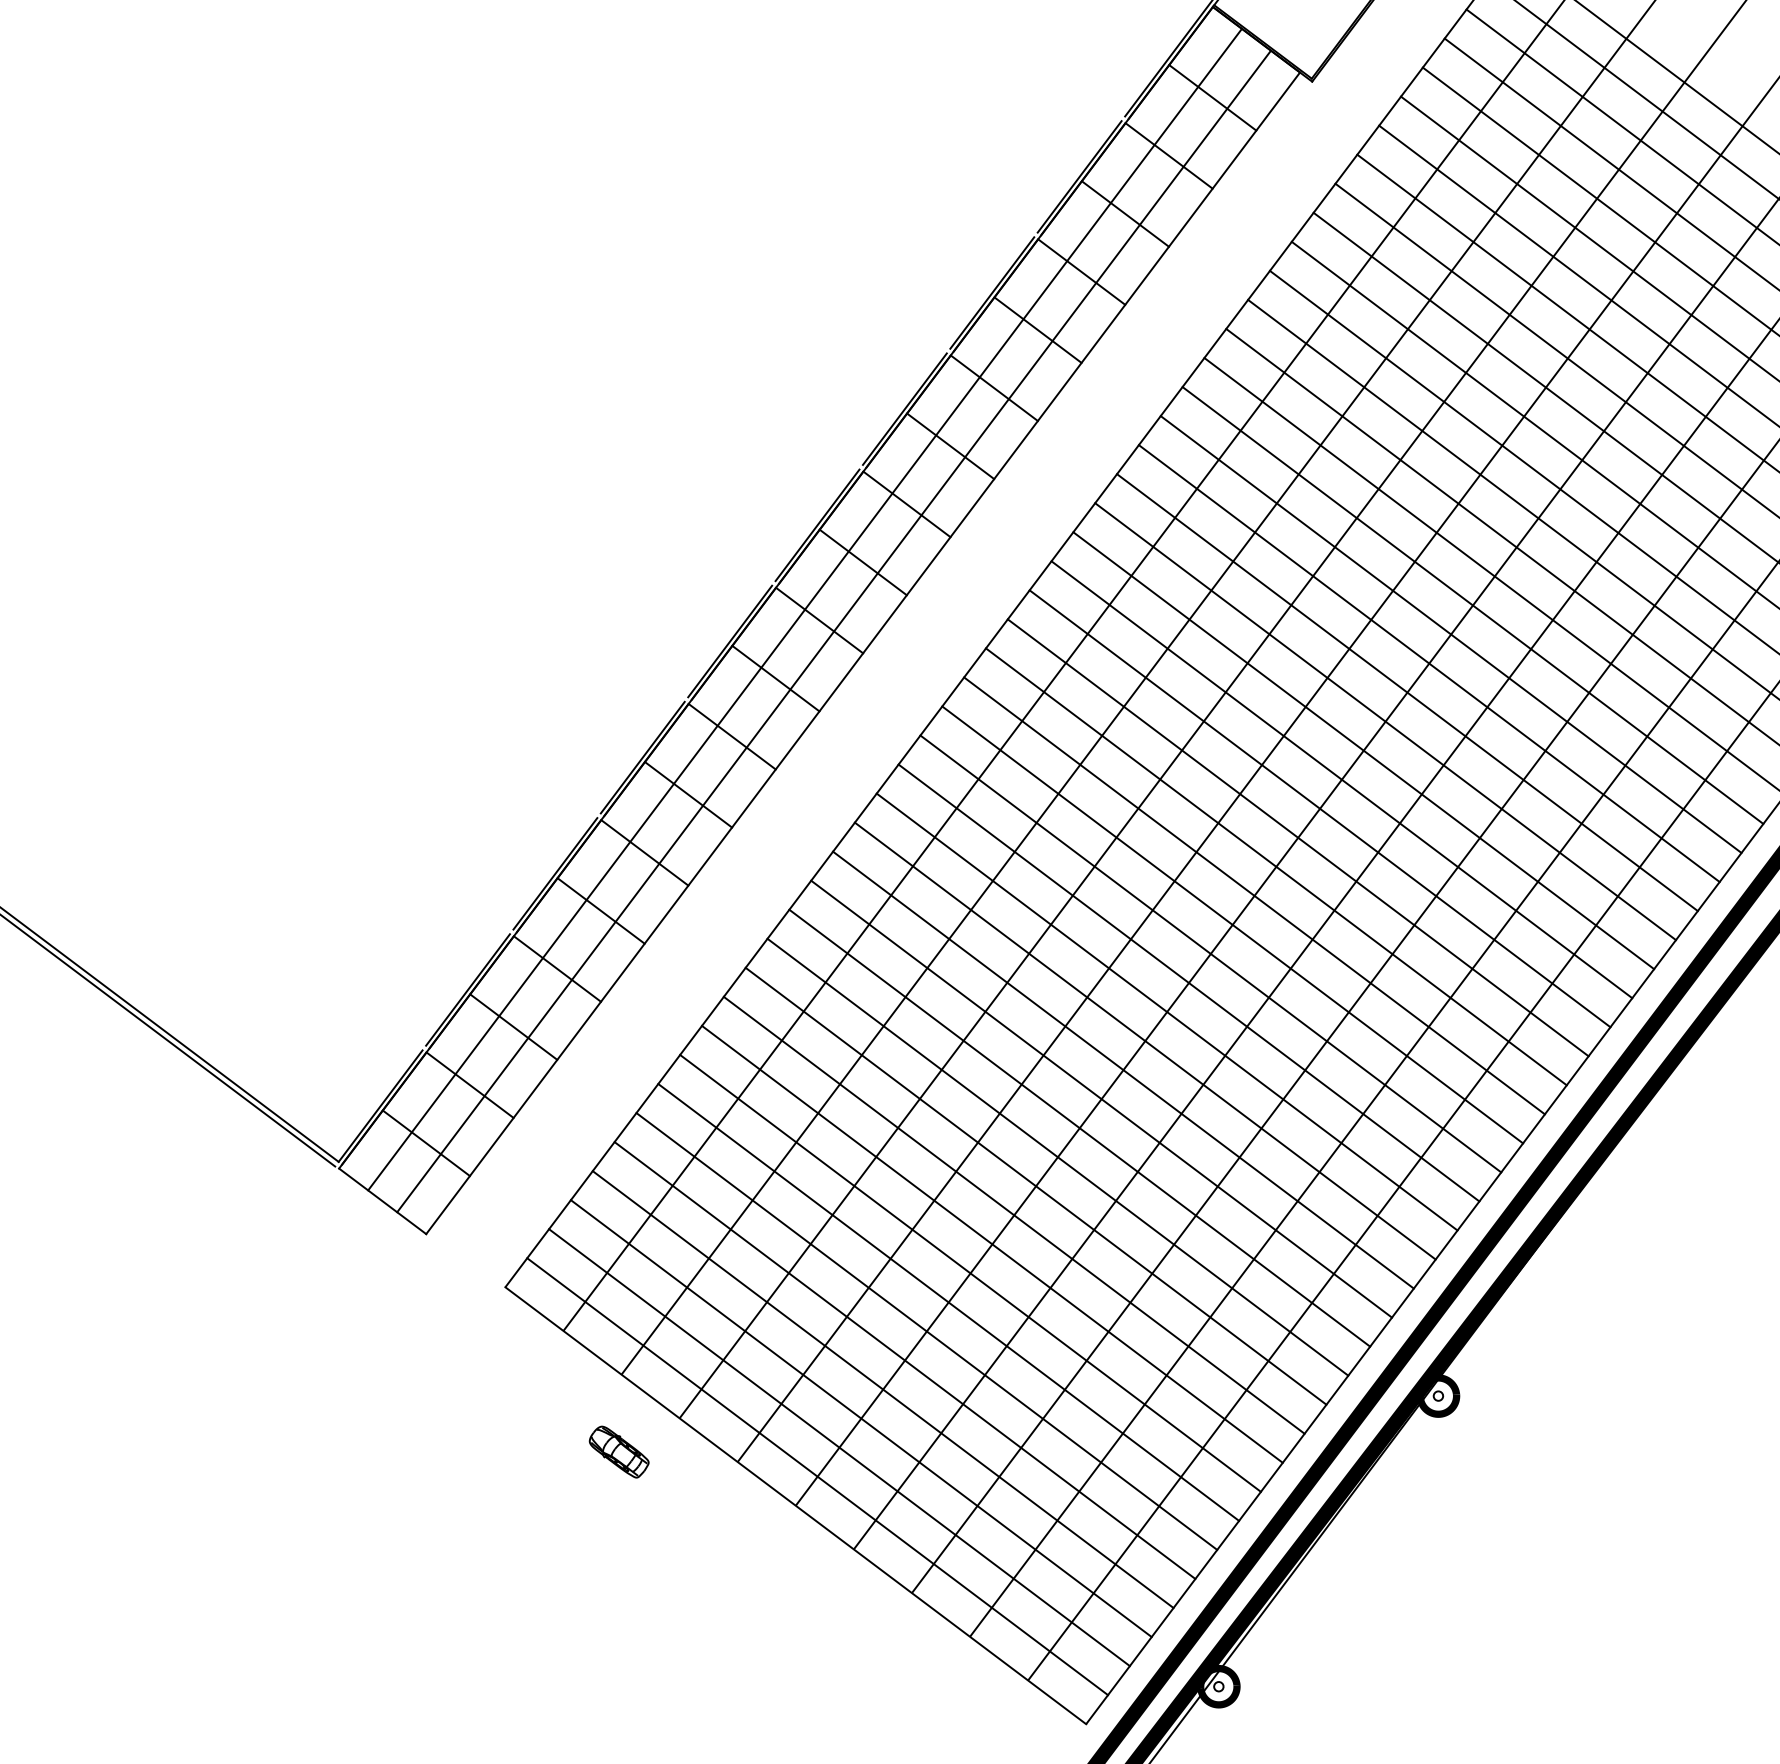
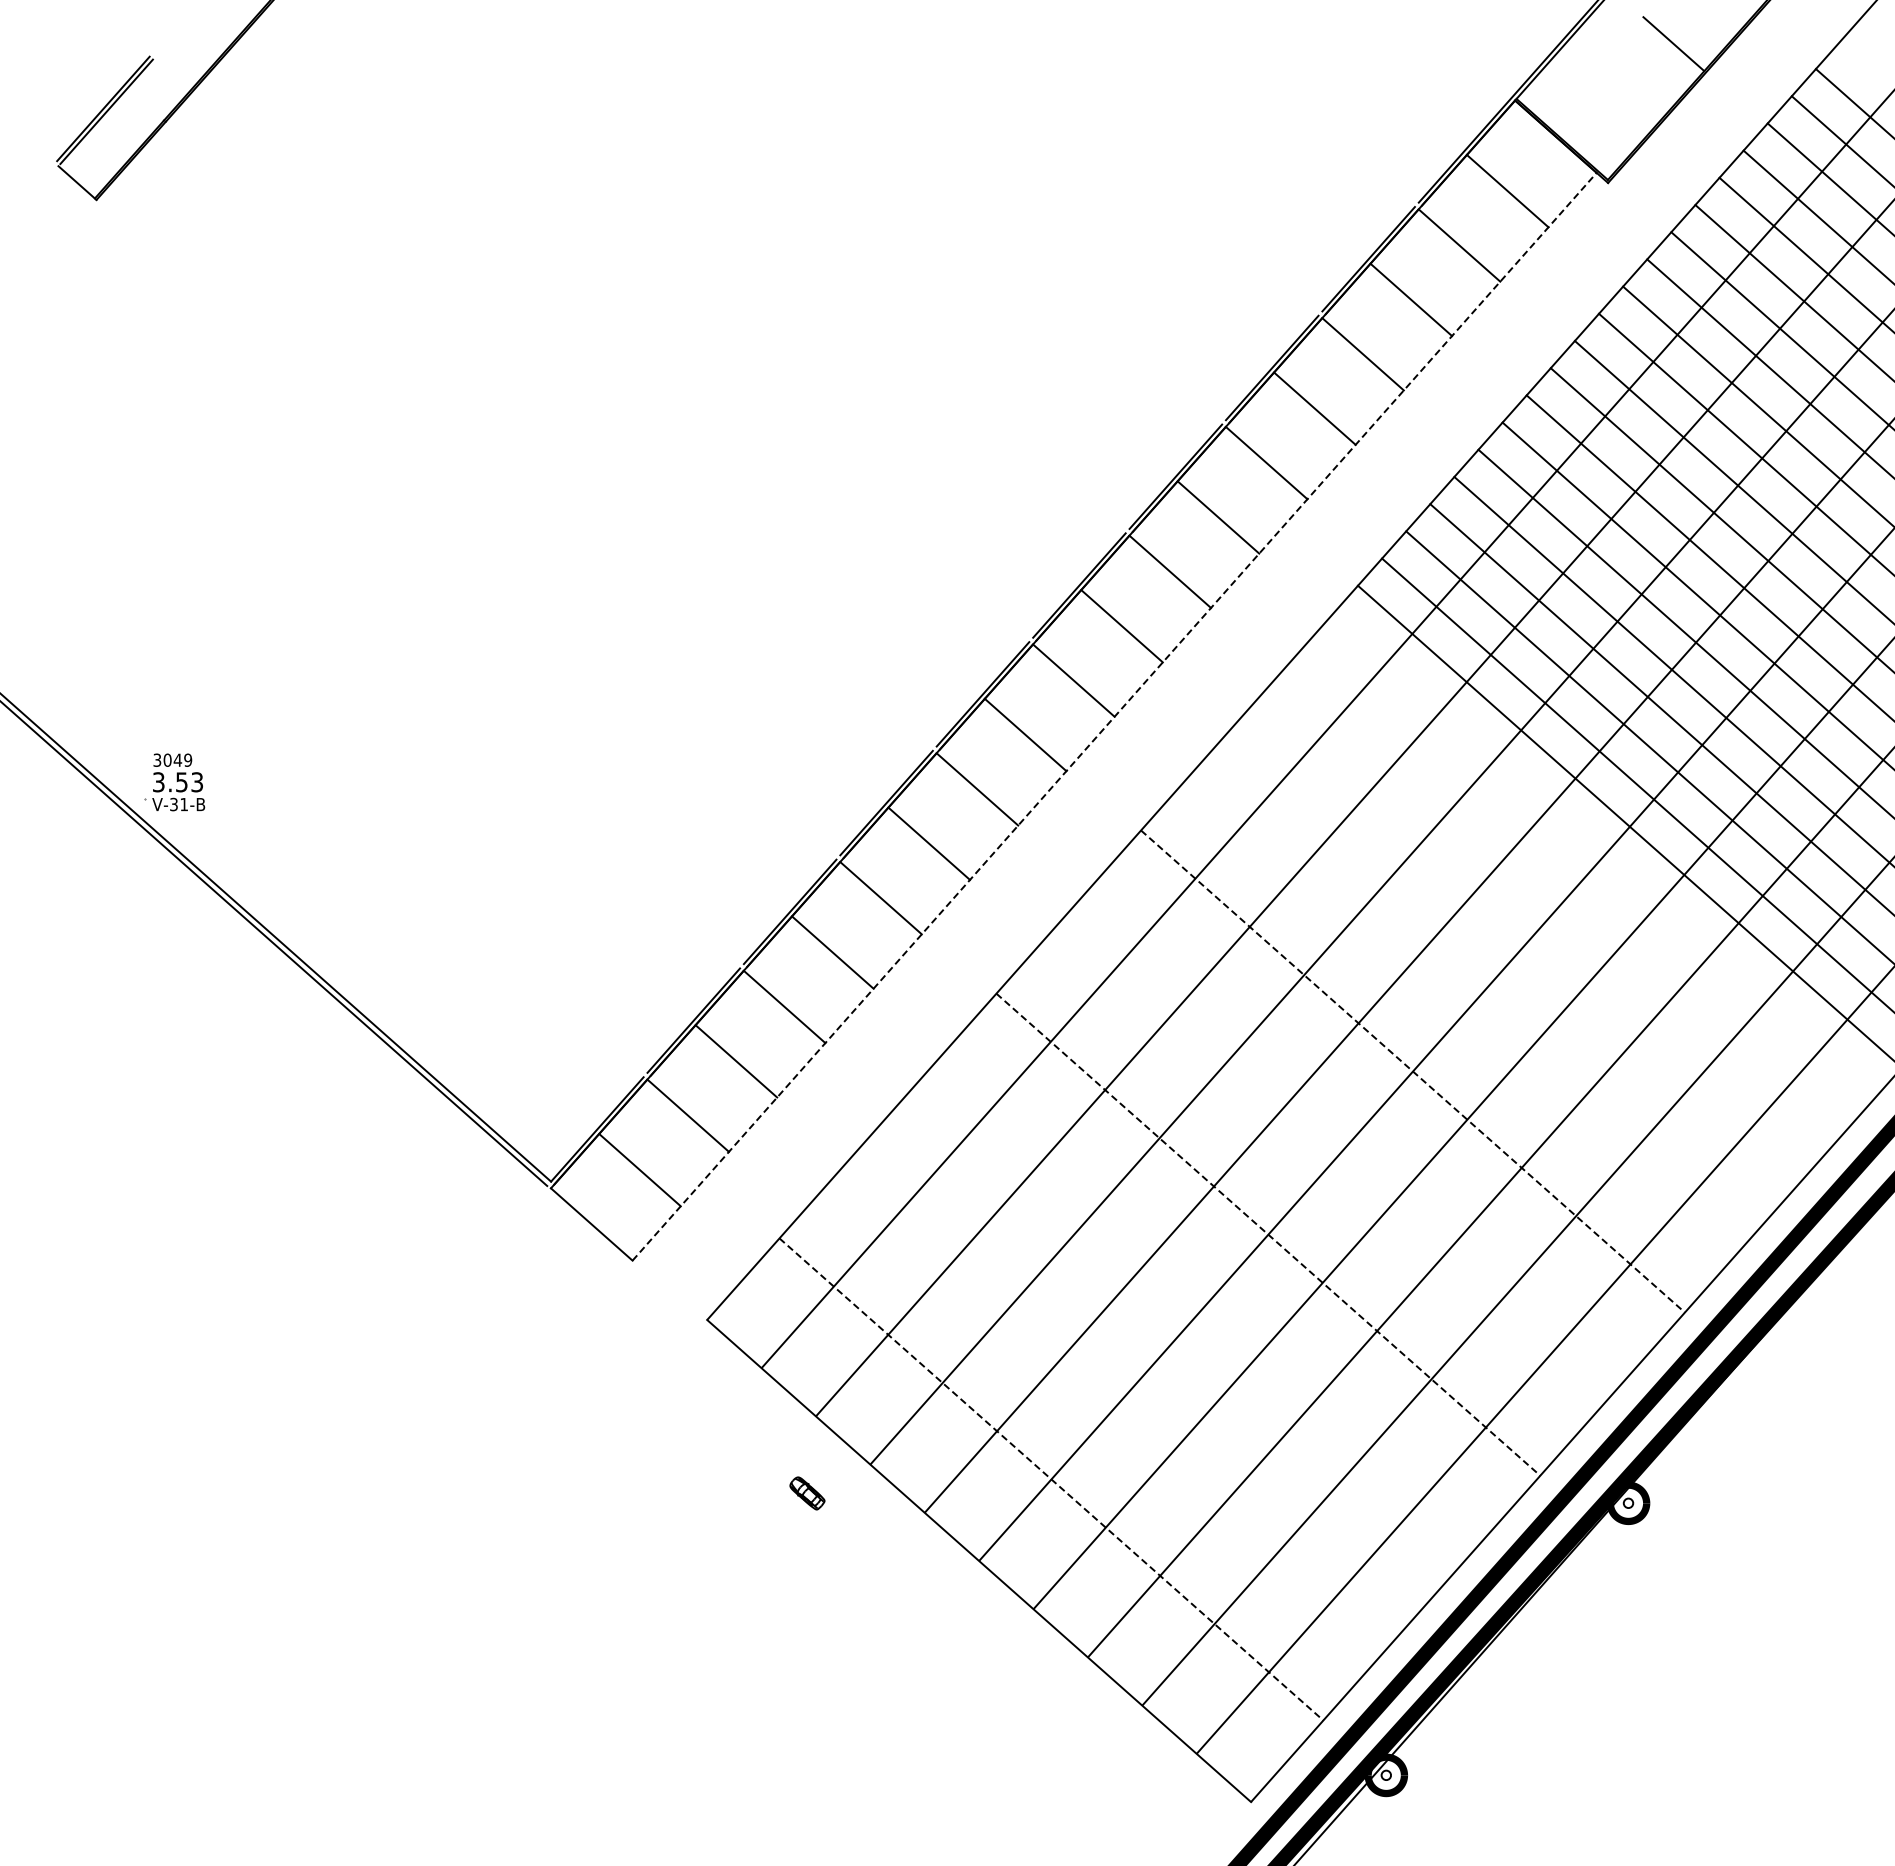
line: (805, 609) -> (1060, 668), removed
line: (834, 631) -> (1087, 692), removed
line: (862, 653) -> (1114, 716), solid -> dashed
line: (1363, 750) -> (1605, 853), removed
line: (1341, 780) -> (1581, 881), removed
line: (1319, 808) -> (1557, 908), removed
line: (1298, 837) -> (1533, 935), removed
line: (1276, 866) -> (1509, 962), removed
line: (1254, 895) -> (1485, 989), removed
line: (1233, 925) -> (1461, 1017), removed
line: (1211, 954) -> (1437, 1044), removed
line: (1189, 982) -> (1413, 1071), solid -> dashed
line: (1166, 1011) -> (1388, 1098), removed
line: (1144, 1040) -> (1364, 1125), removed
line: (1123, 1070) -> (1340, 1153), removed
line: (1101, 1099) -> (1316, 1180), removed
line: (1079, 1128) -> (1292, 1207), removed
line: (1058, 1158) -> (1268, 1235), solid -> dashed
line: (1036, 1185) -> (1244, 1261), removed
line: (1014, 1215) -> (1220, 1289), removed
line: (991, 1244) -> (1195, 1316), removed
line: (970, 1273) -> (1171, 1343), removed
line: (948, 1302) -> (1147, 1370), removed
line: (926, 1331) -> (1123, 1397), removed
line: (904, 1360) -> (1099, 1425), removed
line: (883, 1389) -> (1075, 1452), removed
line: (861, 1418) -> (1051, 1479), solid -> dashed
line: (839, 1447) -> (1027, 1506), removed
part: (619, 1452) -> (807, 1493), size x0.6
line: (817, 1476) -> (1003, 1533), removed

